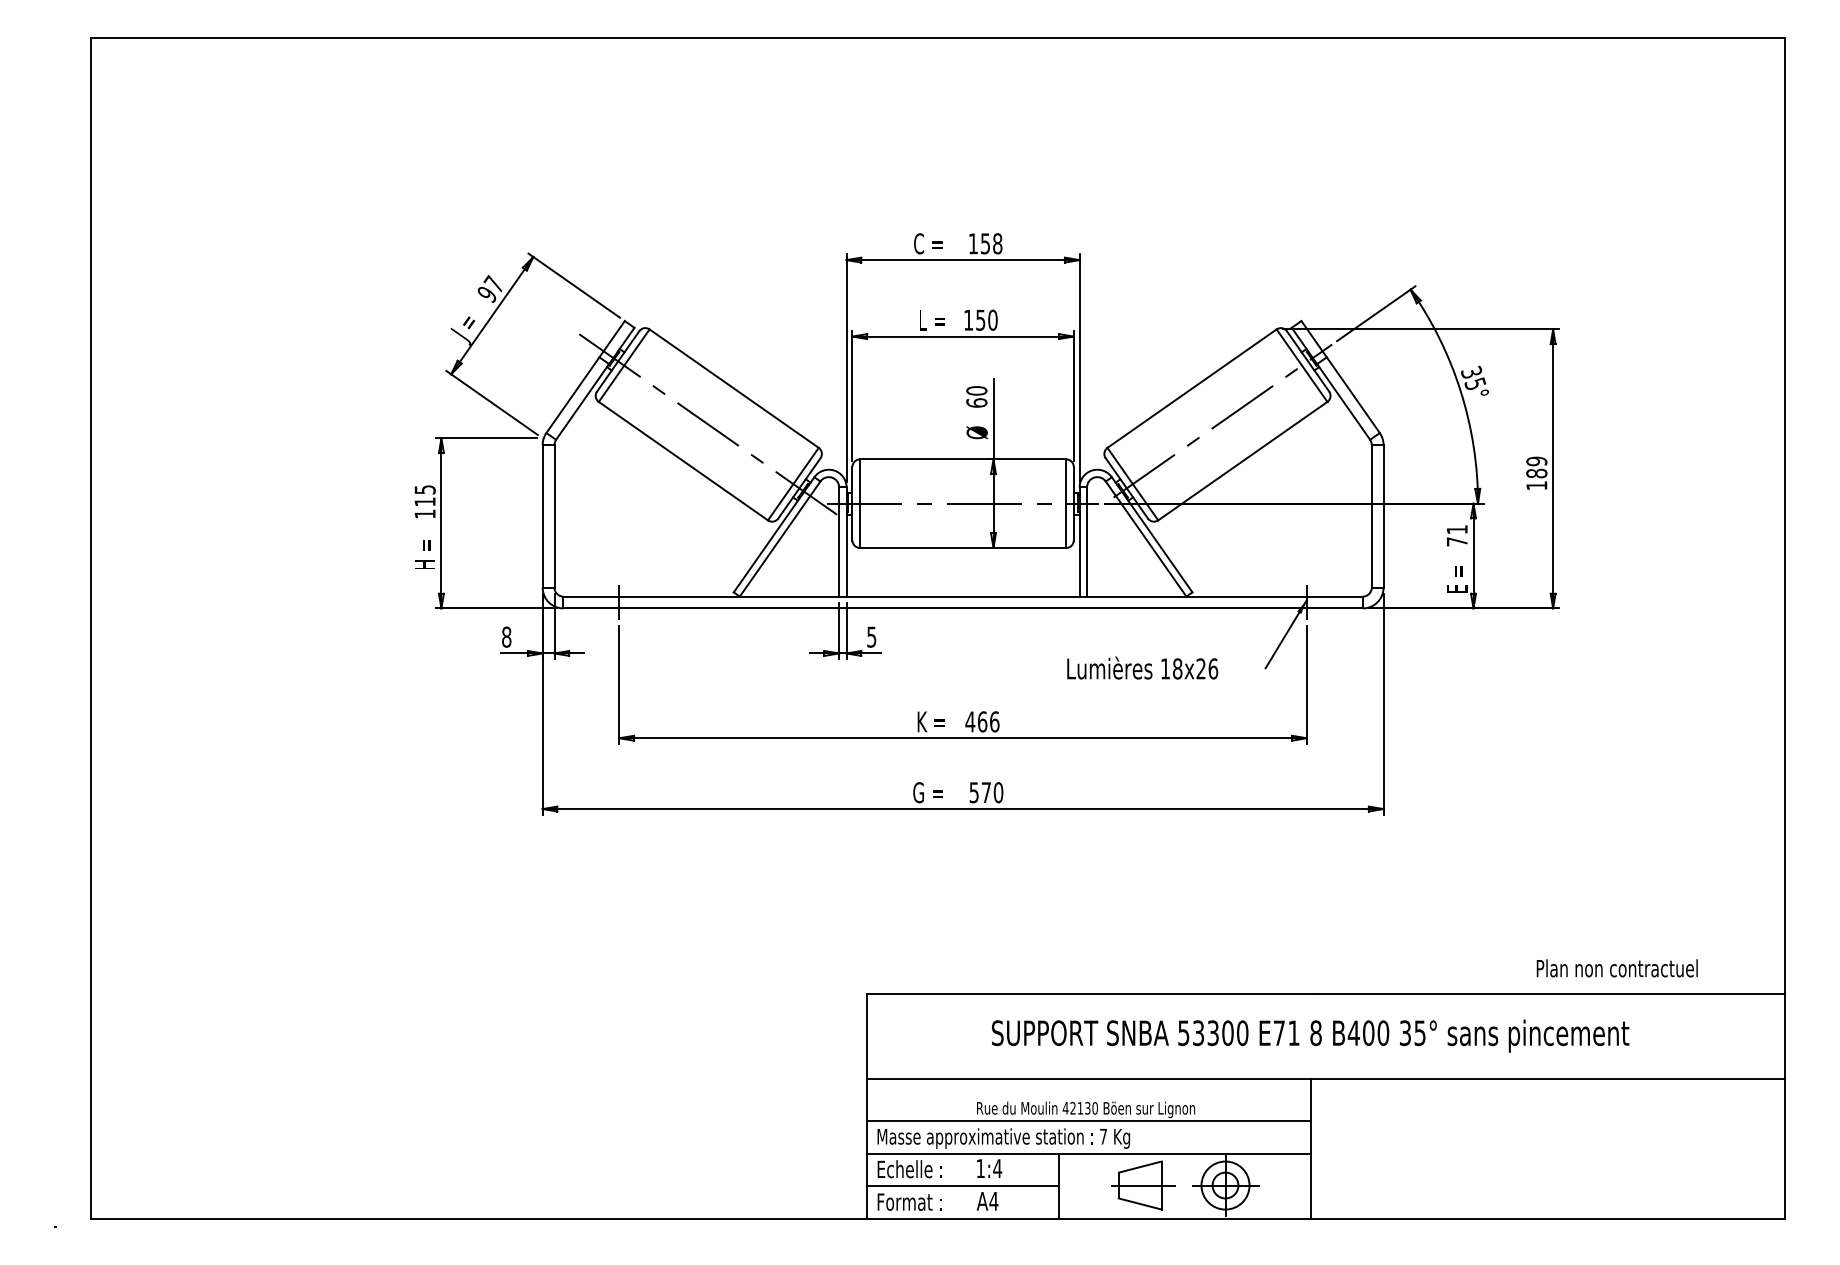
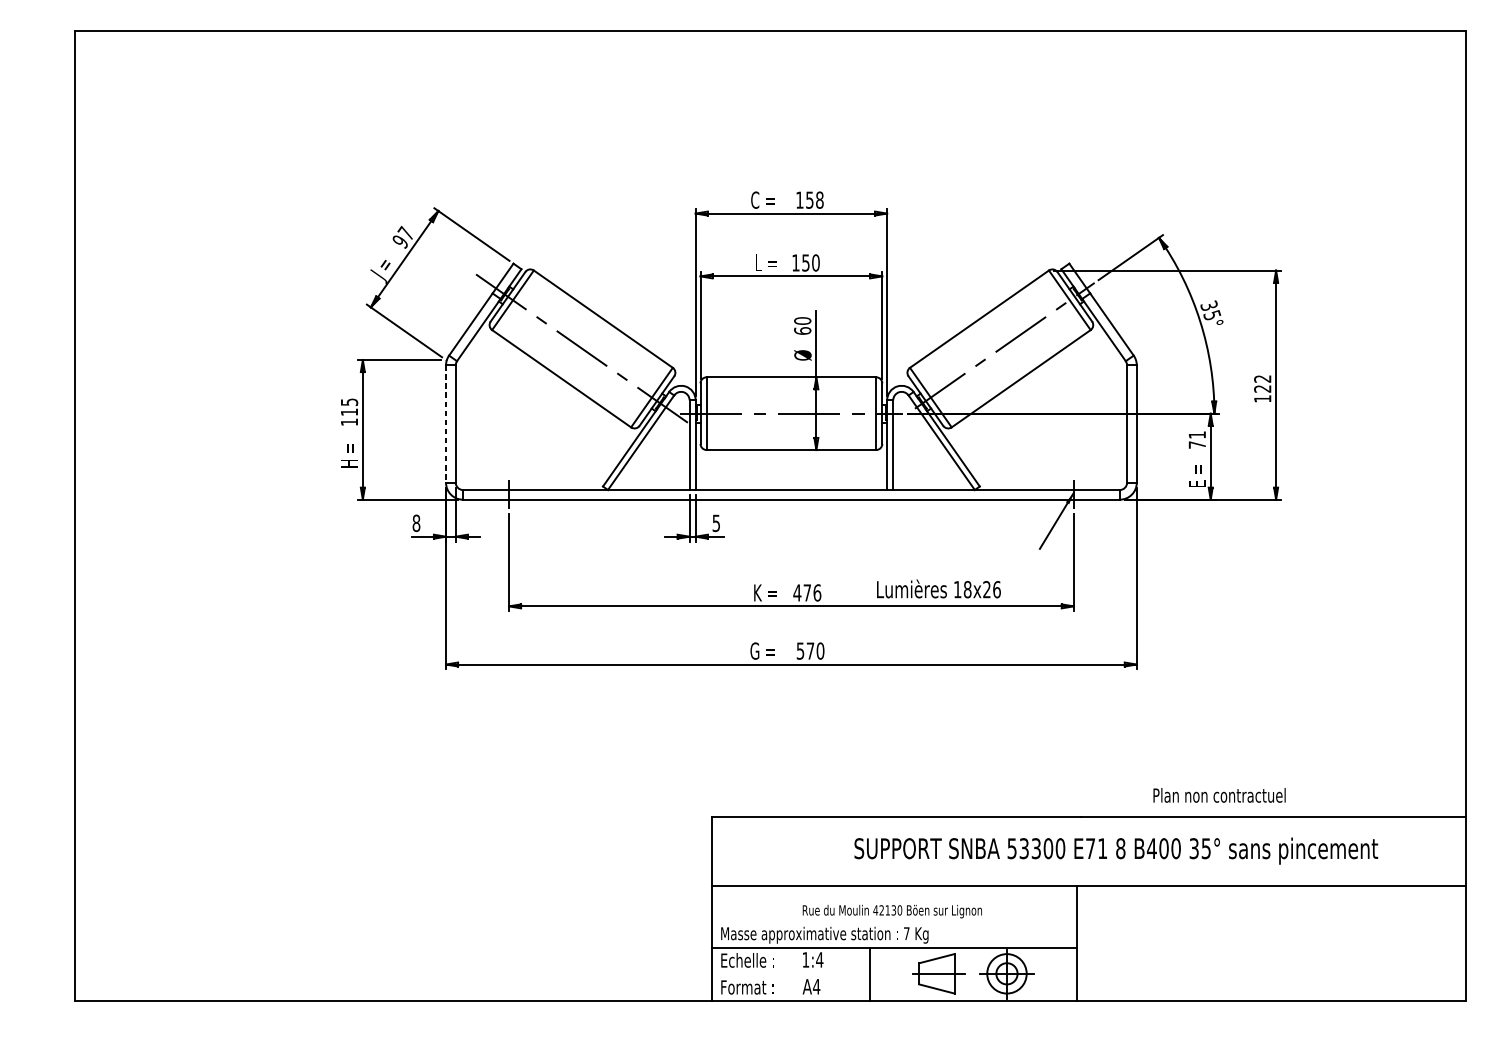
text: (1536, 467) -> (1262, 383), 189 -> 122
line: (542, 516) -> (445, 424), solid -> dashed
text: (1142, 667) -> (938, 588), moved
text: (982, 721) -> (807, 592), 466 -> 476
text: (1616, 968) -> (1218, 795), moved
text: (1310, 1035) -> (1116, 850), moved
line: (1088, 1121) -> (894, 921), removed
line: (962, 1186) -> (790, 974), removed

